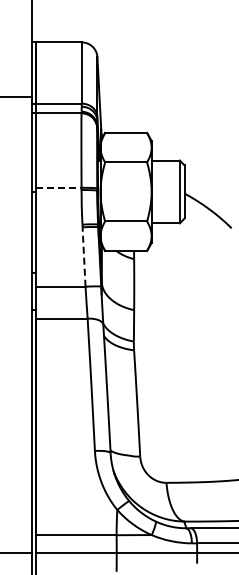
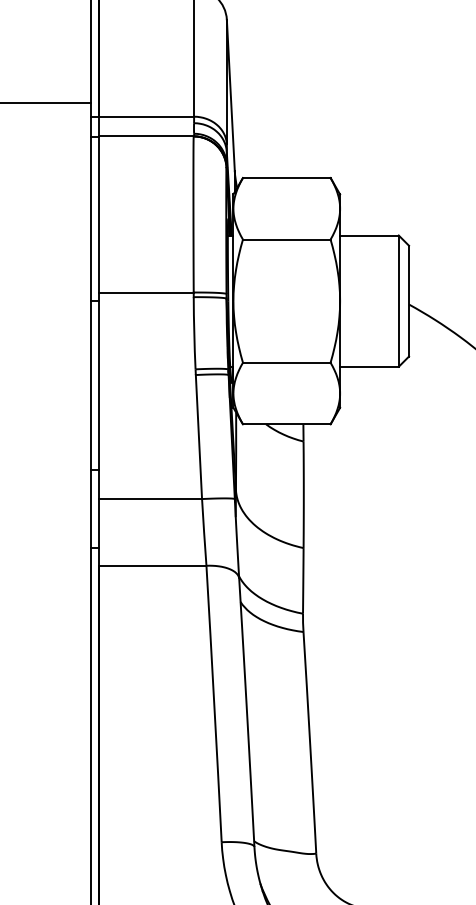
line: (58, 187) -> (145, 291), dashed -> solid
line: (84, 257) -> (199, 438), dashed -> solid

